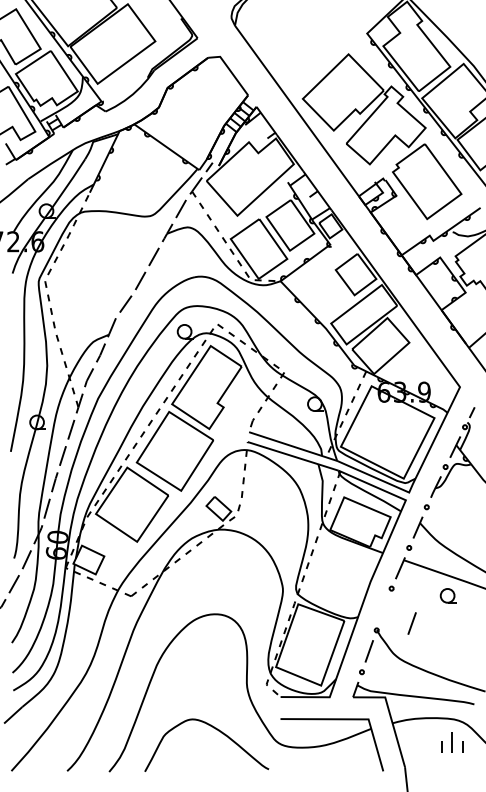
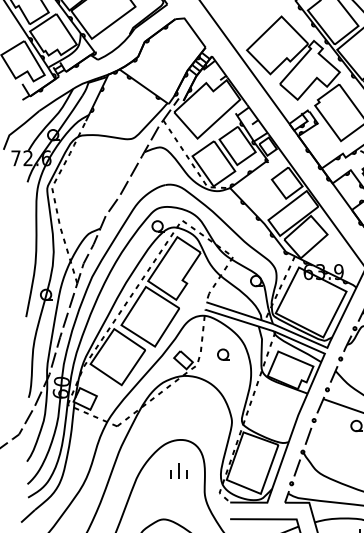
part: (271, 501) -> (223, 354), added
line: (411, 623) -> (307, 436), moved
part: (212, 655) -> (178, 471), added

